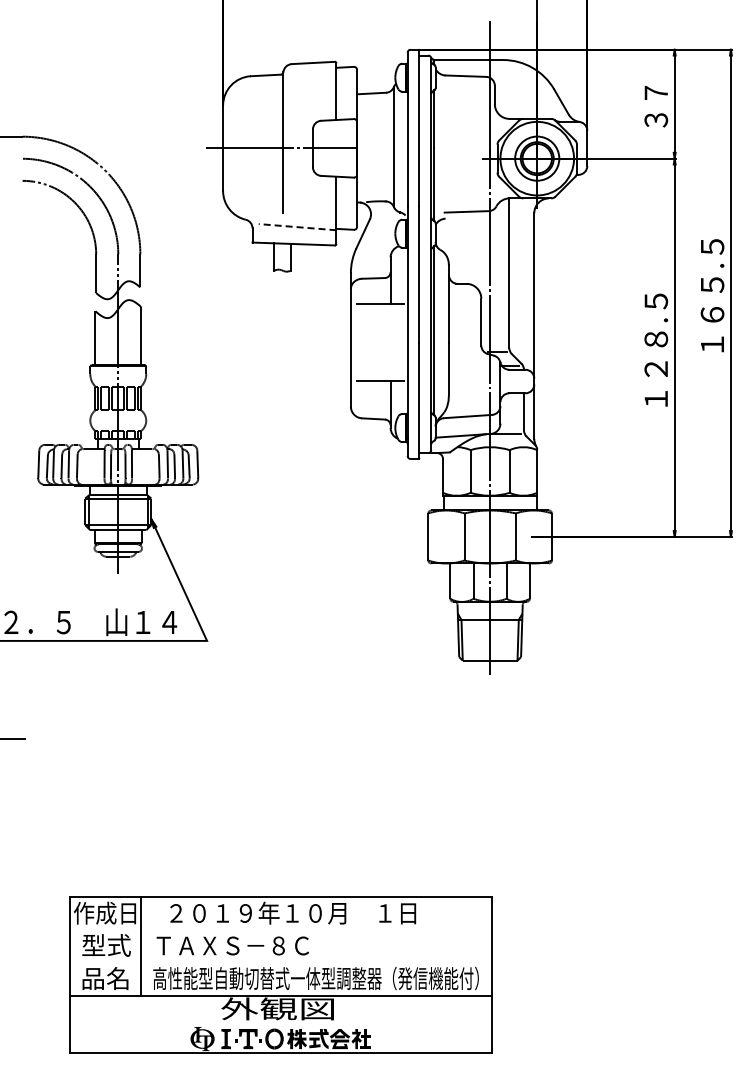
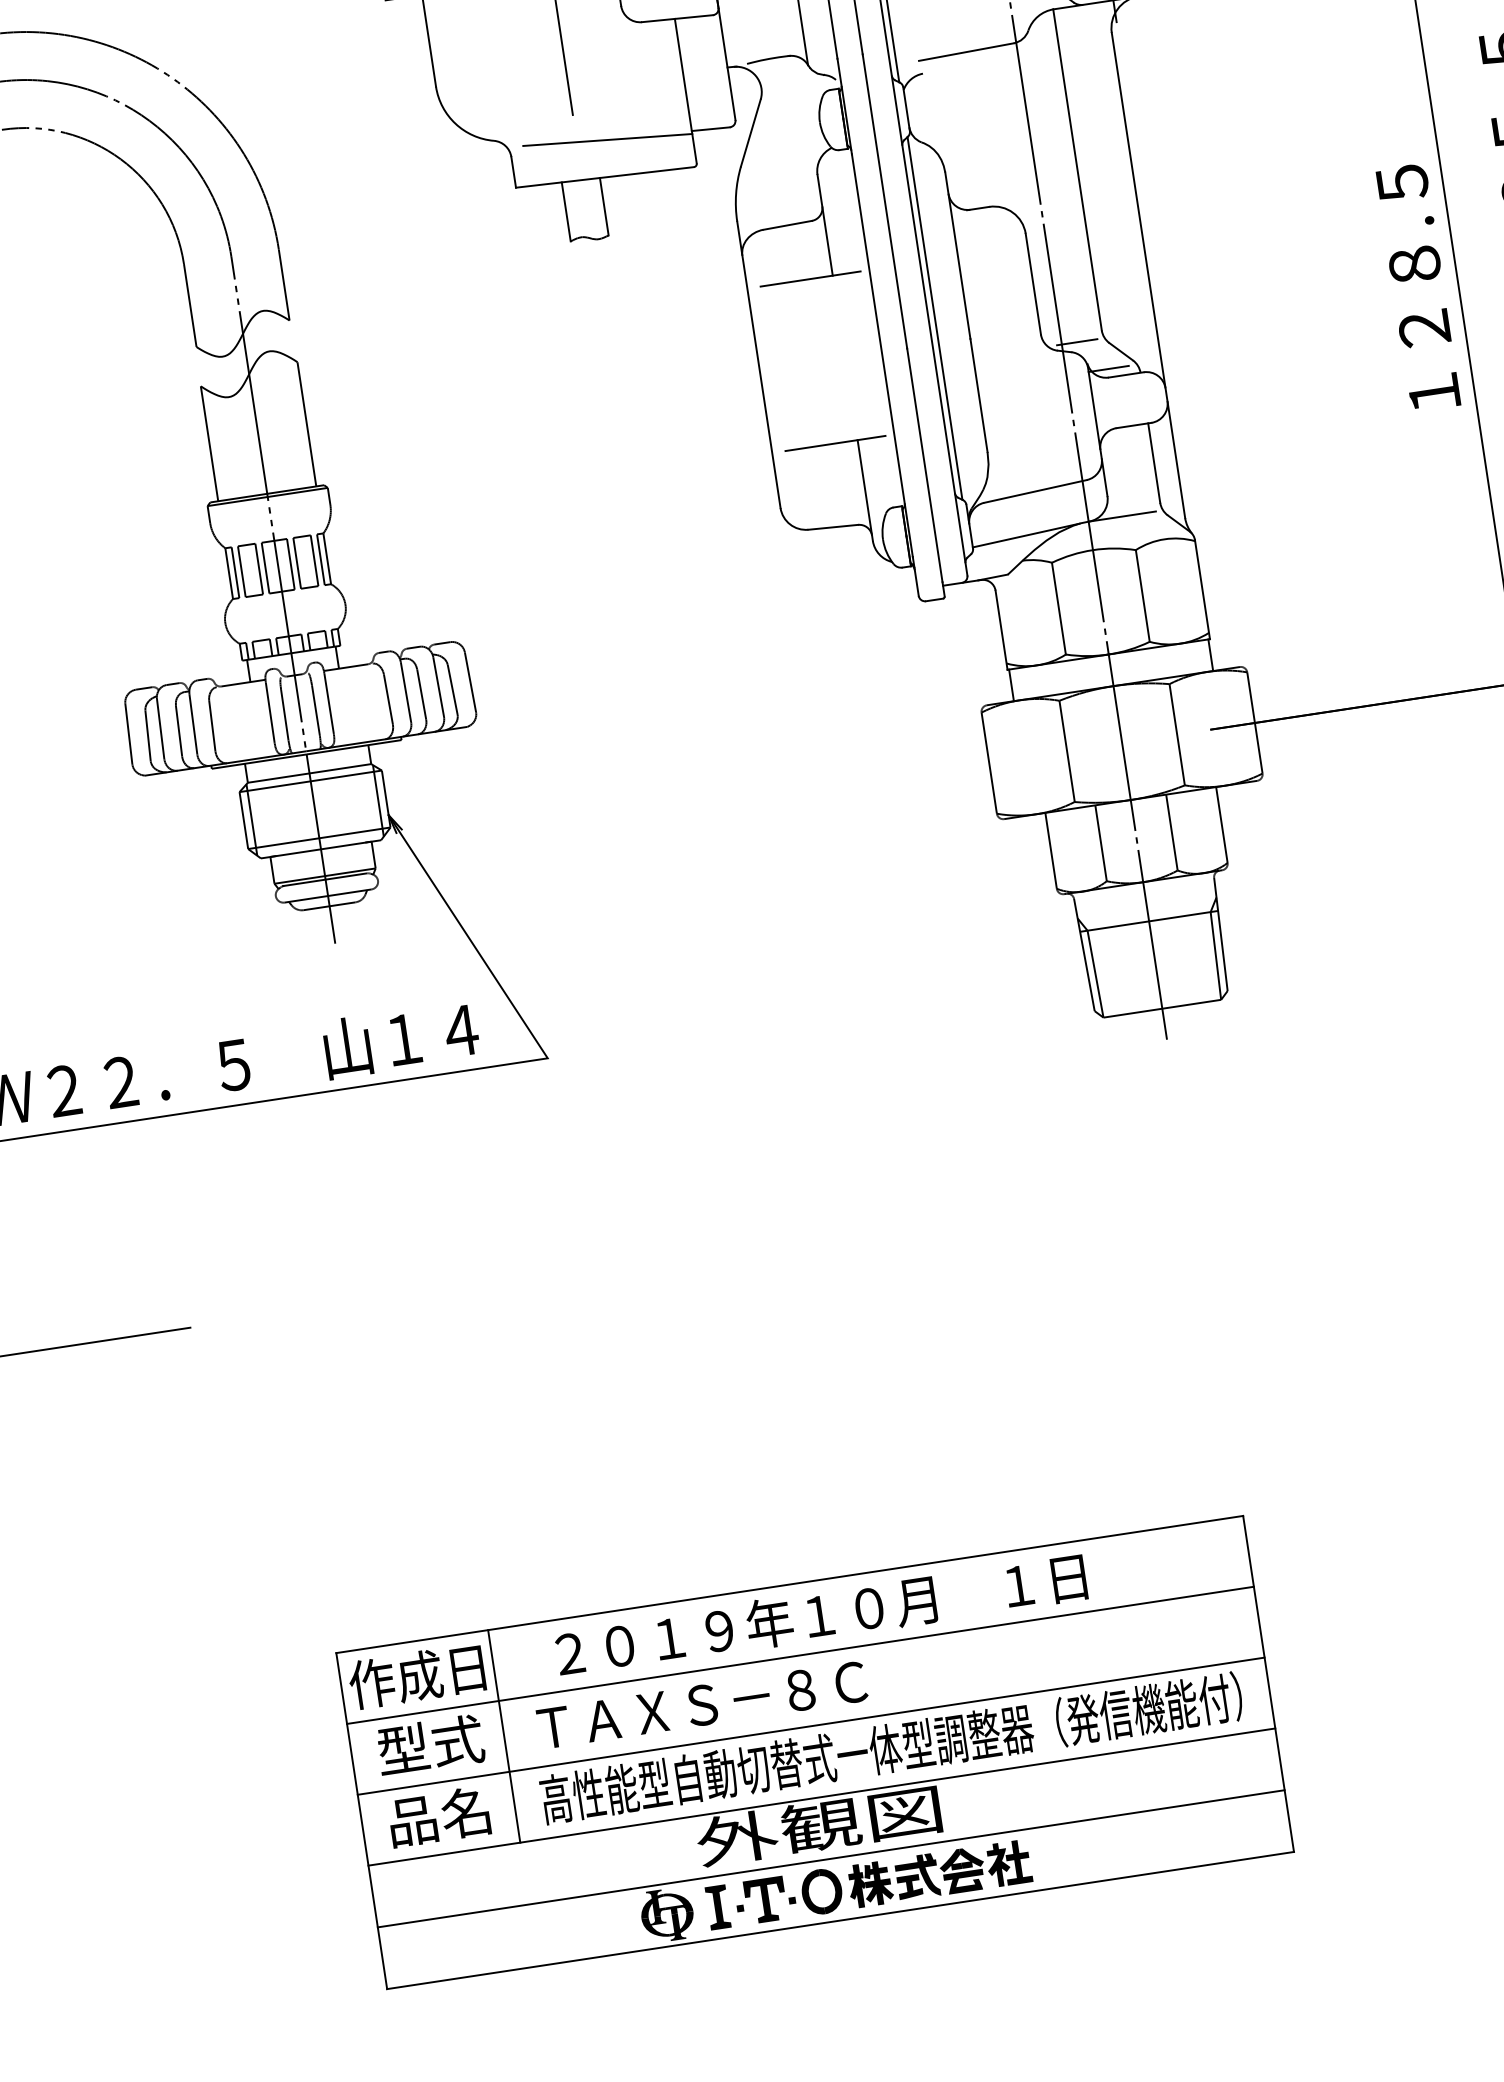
line: (297, 227) -> (607, 140), dashed -> solid
line: (280, 929) -> (799, 1654), added
line: (280, 962) -> (809, 1725), added
line: (280, 1024) -> (830, 1858), added

